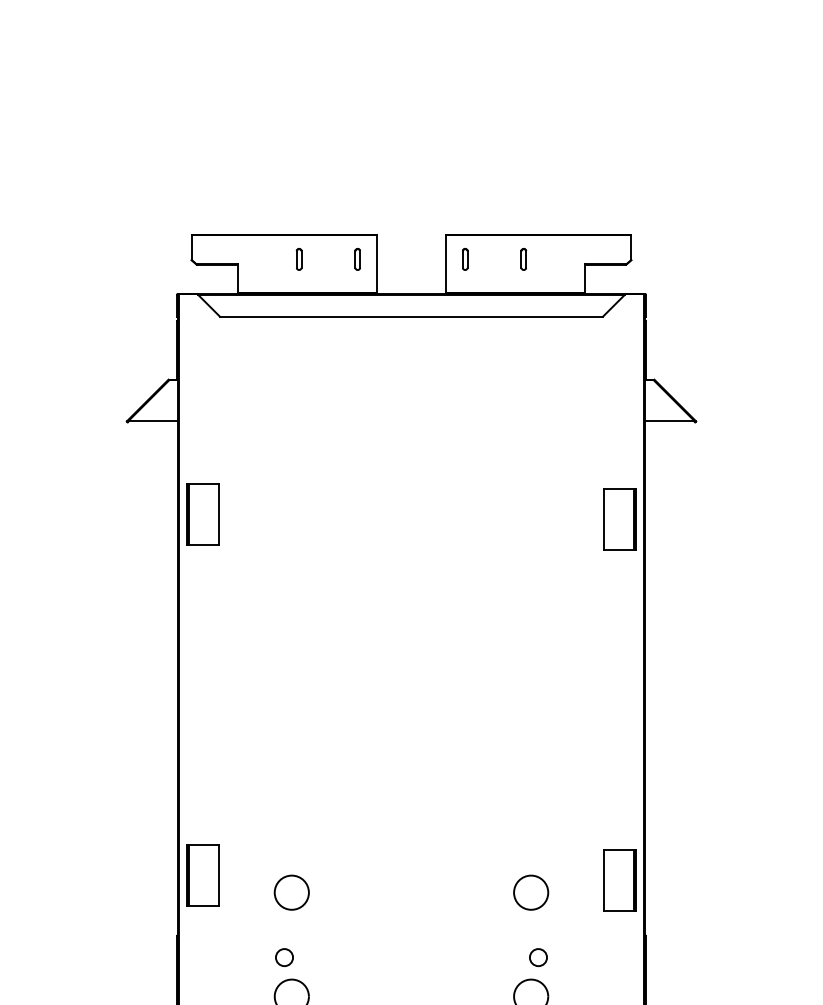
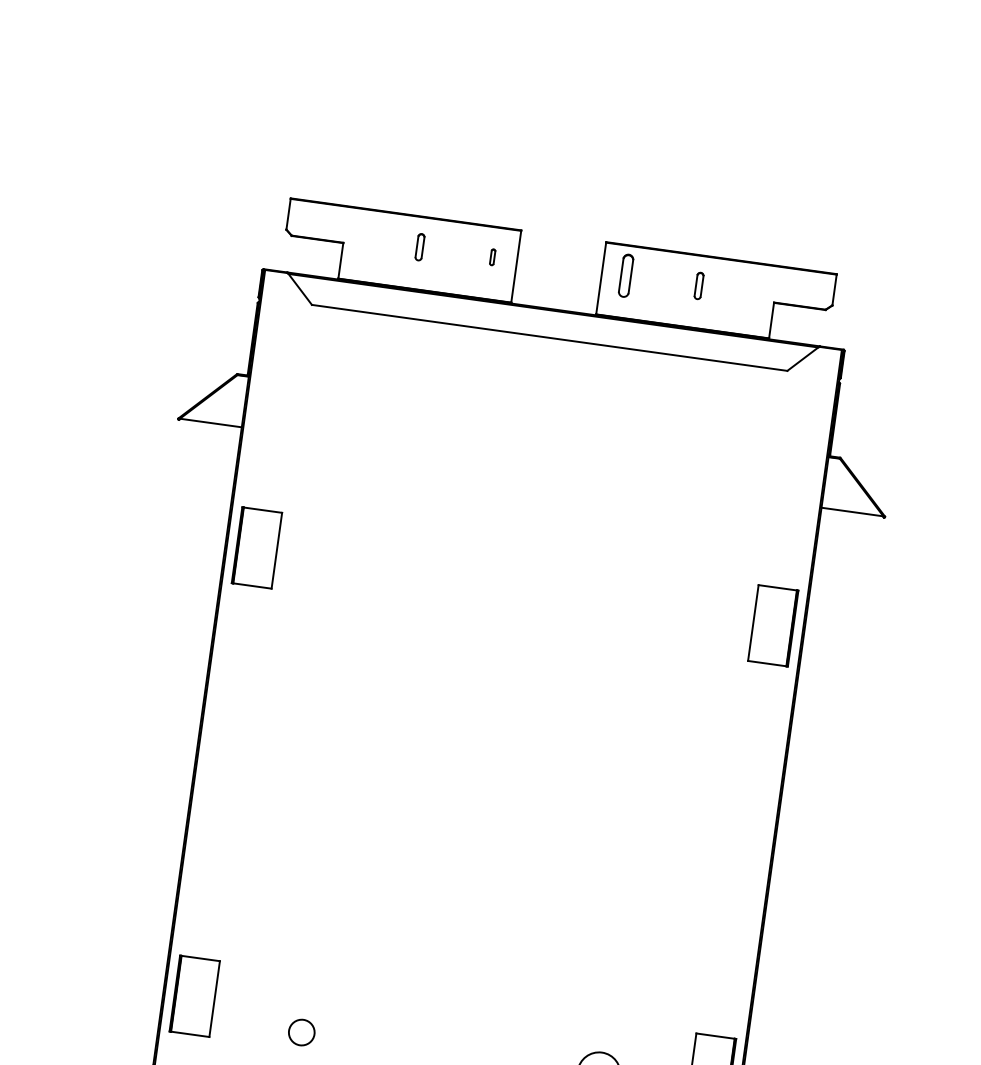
part: (357, 259) -> (492, 257), size x0.6
part: (465, 259) -> (626, 276), size x1.6
circle: (291, 892) -> (301, 1032), size x0.6

